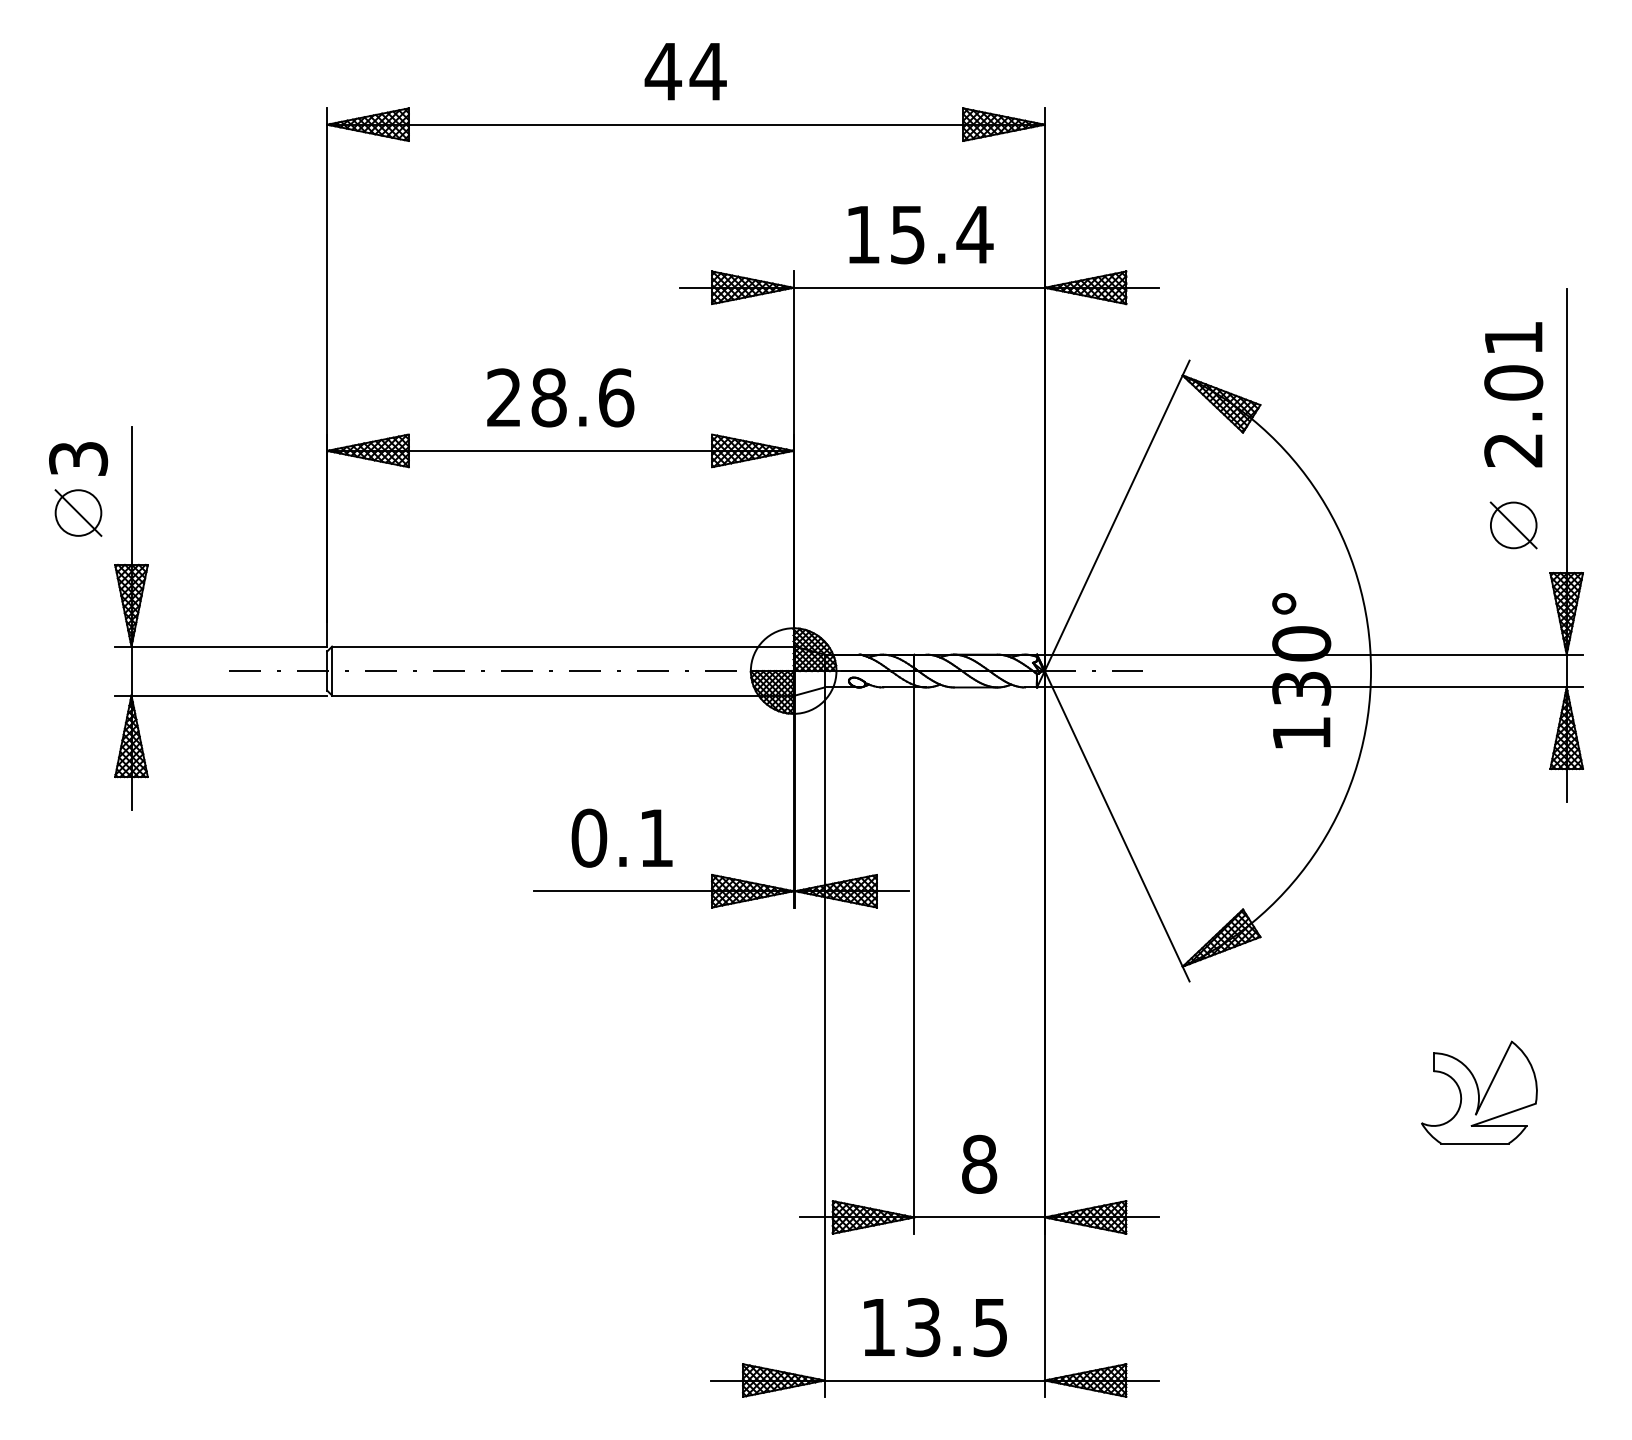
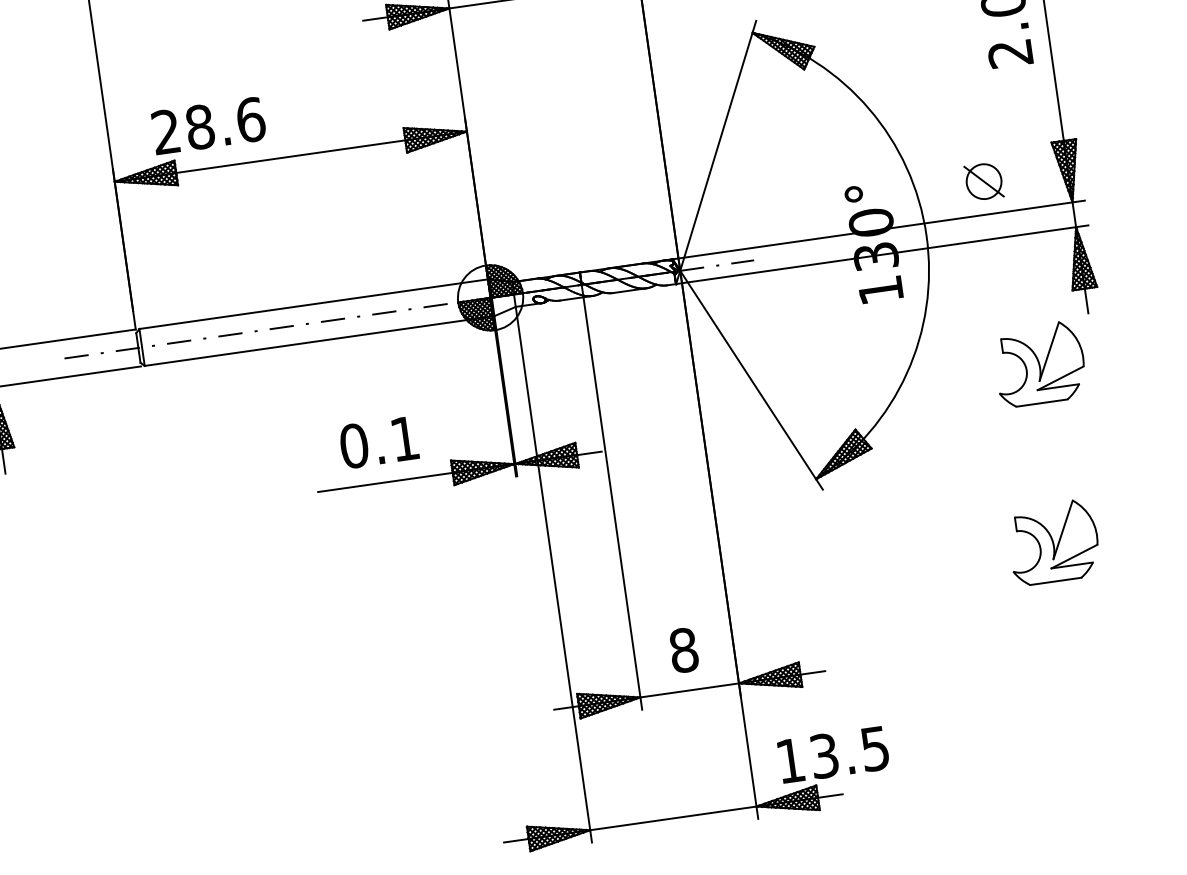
text: (560, 397) -> (208, 125), moved
part: (1513, 525) -> (983, 181), moved
part: (1494, 858) -> (1039, 364), added
text: (935, 1327) -> (833, 754), moved

